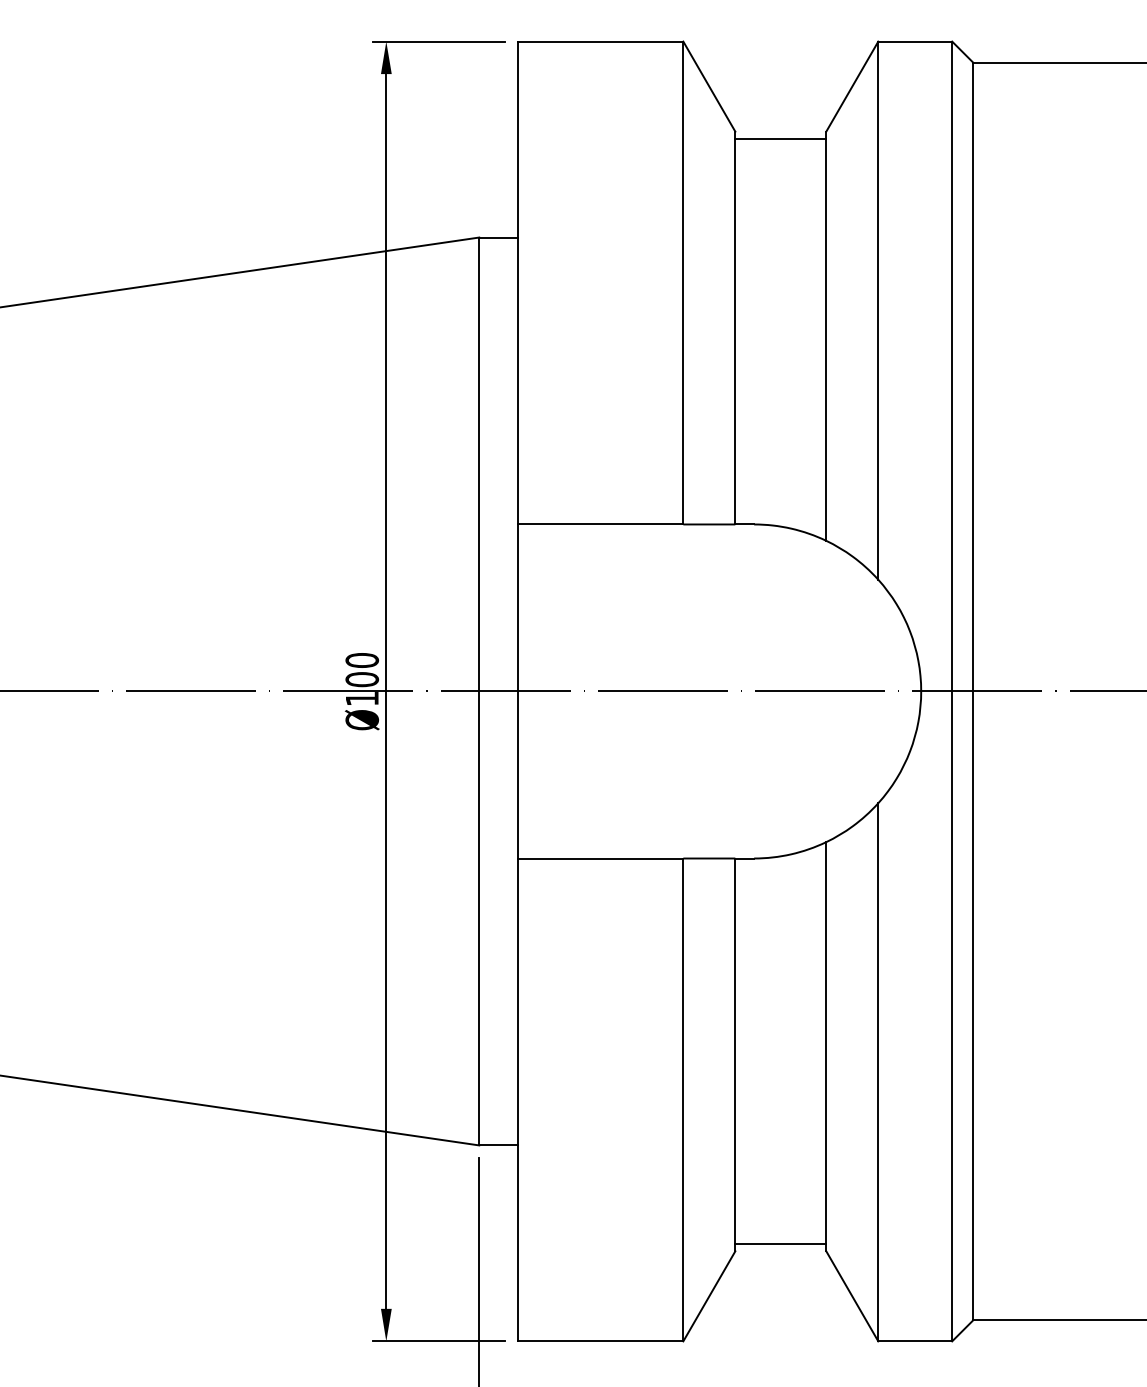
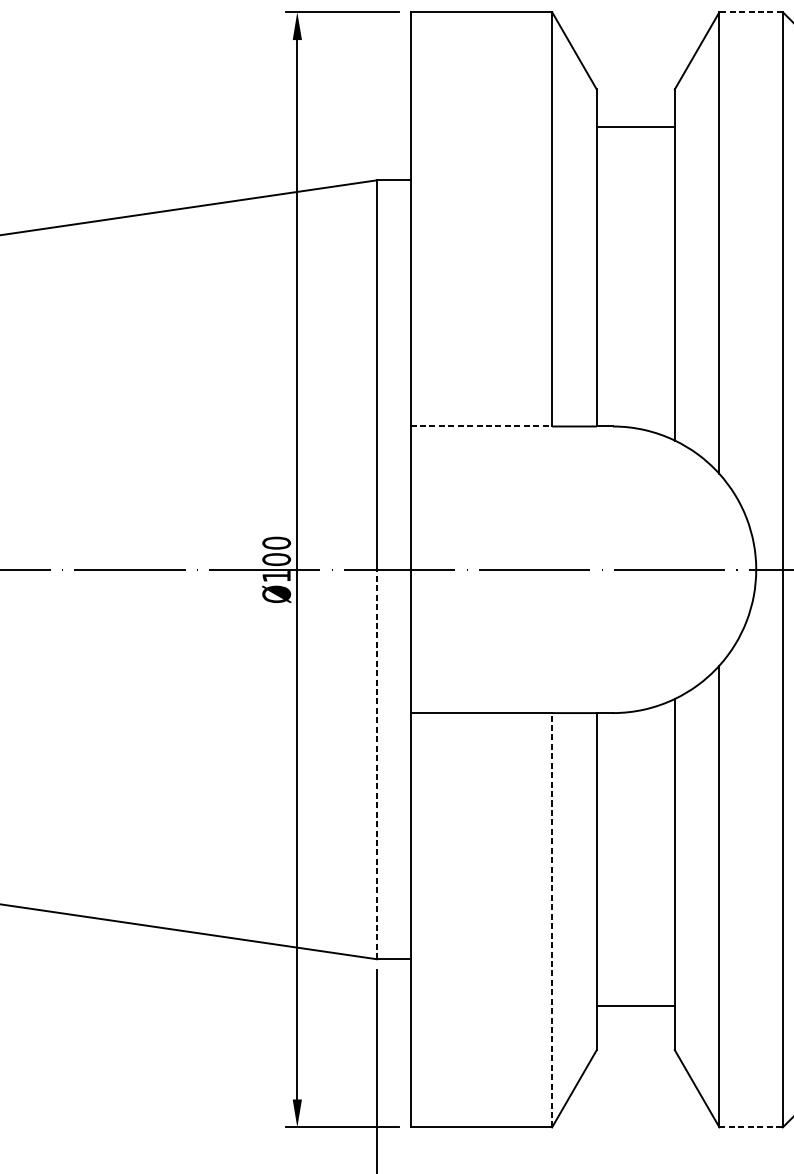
line: (915, 41) -> (751, 12), solid -> dashed
line: (780, 139) -> (635, 127), moved
line: (600, 524) -> (481, 426), solid -> dashed
line: (479, 918) -> (377, 764), solid -> dashed
line: (683, 1099) -> (552, 919), solid -> dashed
line: (780, 1243) -> (635, 1005), moved
line: (915, 1341) -> (751, 1127), solid -> dashed

